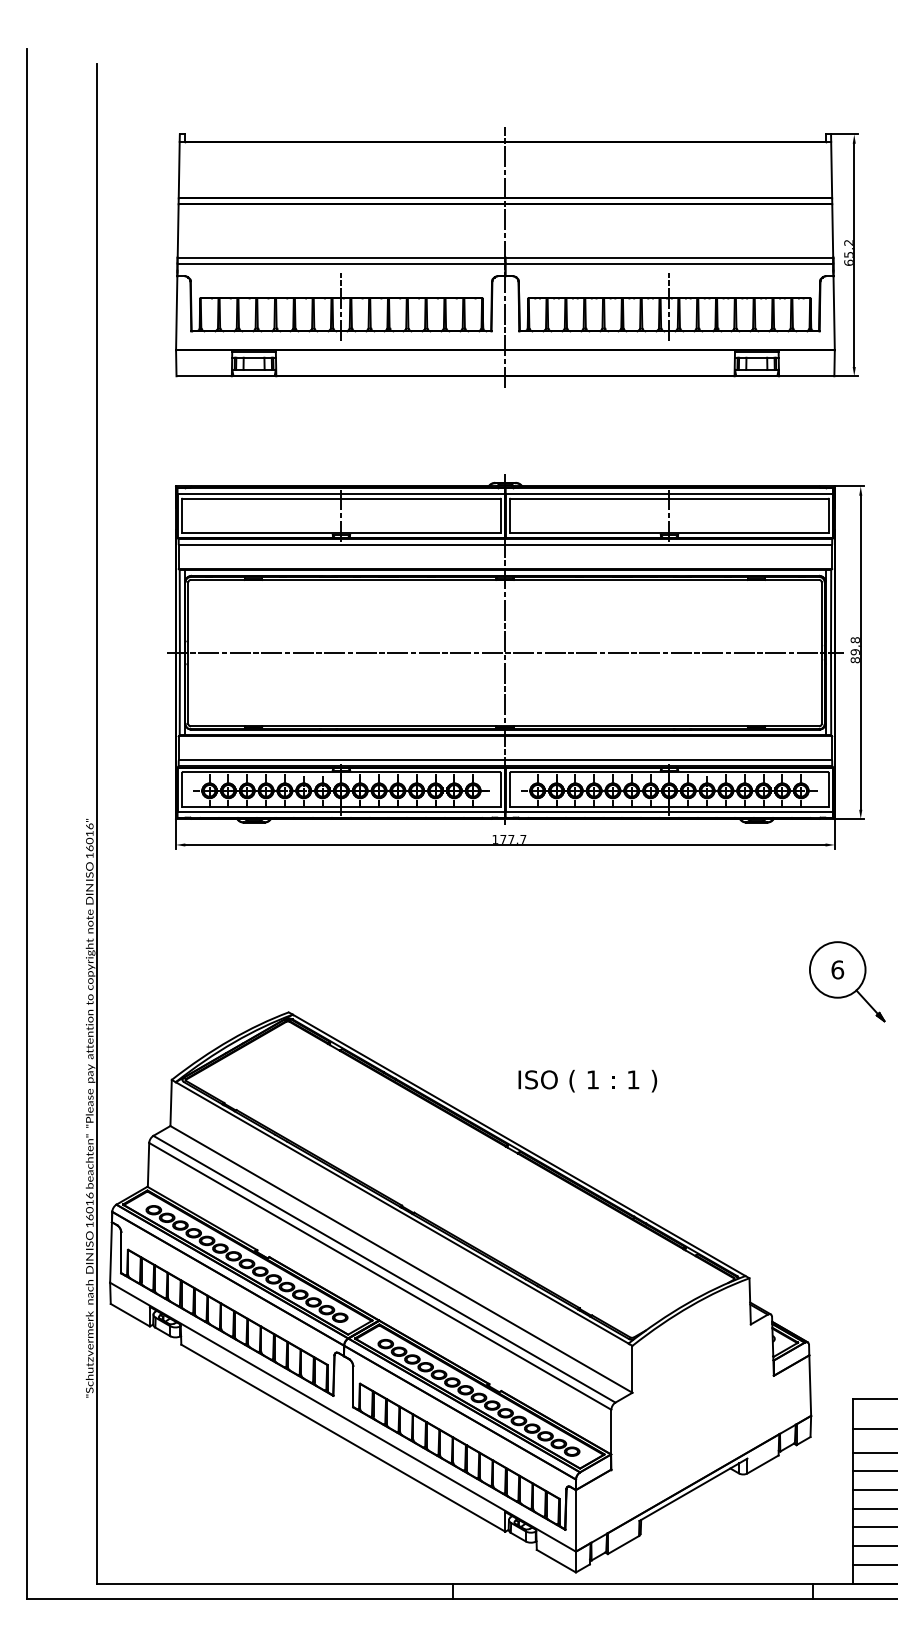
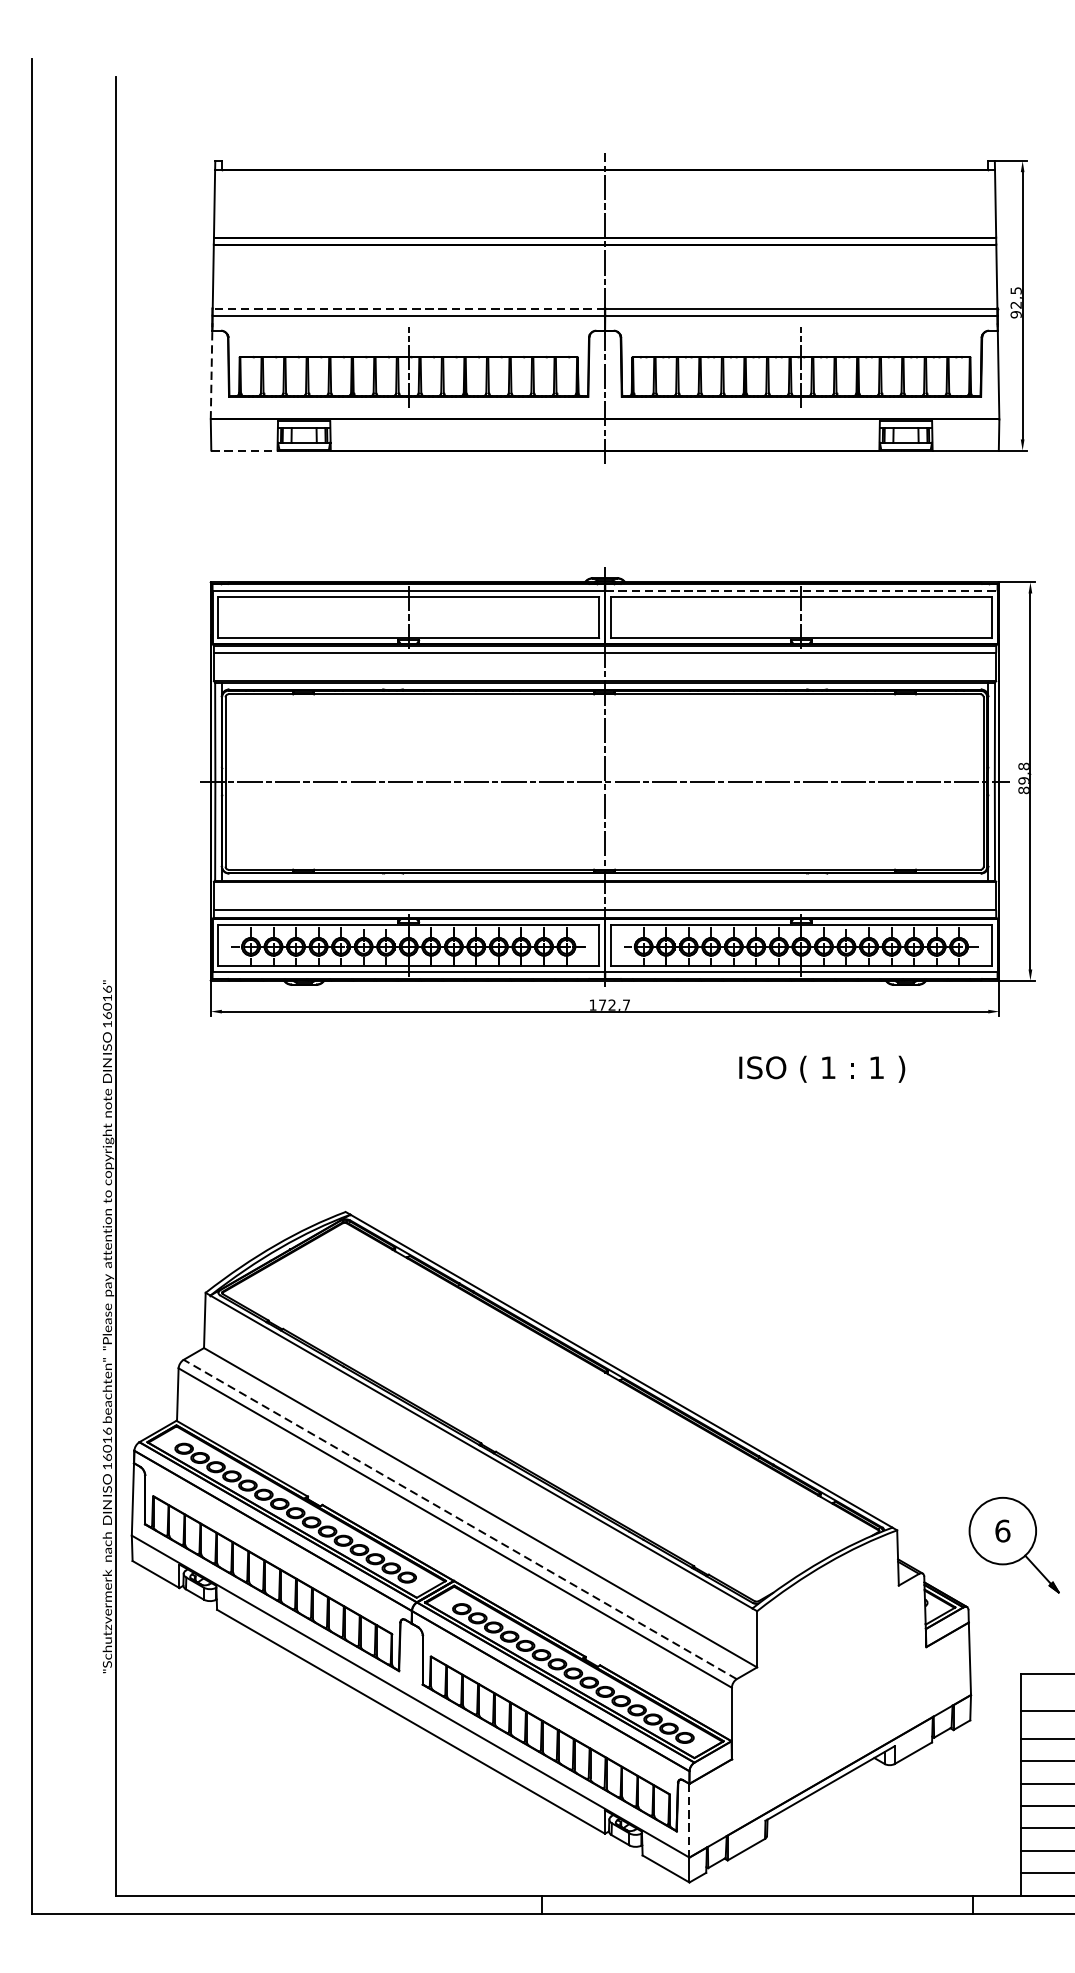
text: (848, 252) -> (1015, 302), 65,2 -> 92,5
line: (341, 257) -> (408, 308), solid -> dashed
line: (176, 312) -> (211, 374), solid -> dashed
line: (204, 376) -> (244, 450), solid -> dashed
line: (669, 493) -> (801, 590), solid -> dashed
text: (511, 838) -> (612, 1003), 177,7 -> 172,7
part: (847, 981) -> (1014, 1544), moved
text: (587, 1080) -> (821, 1068), moved
line: (384, 1269) -> (460, 1519), solid -> dashed
line: (575, 1520) -> (688, 1820), solid -> dashed

